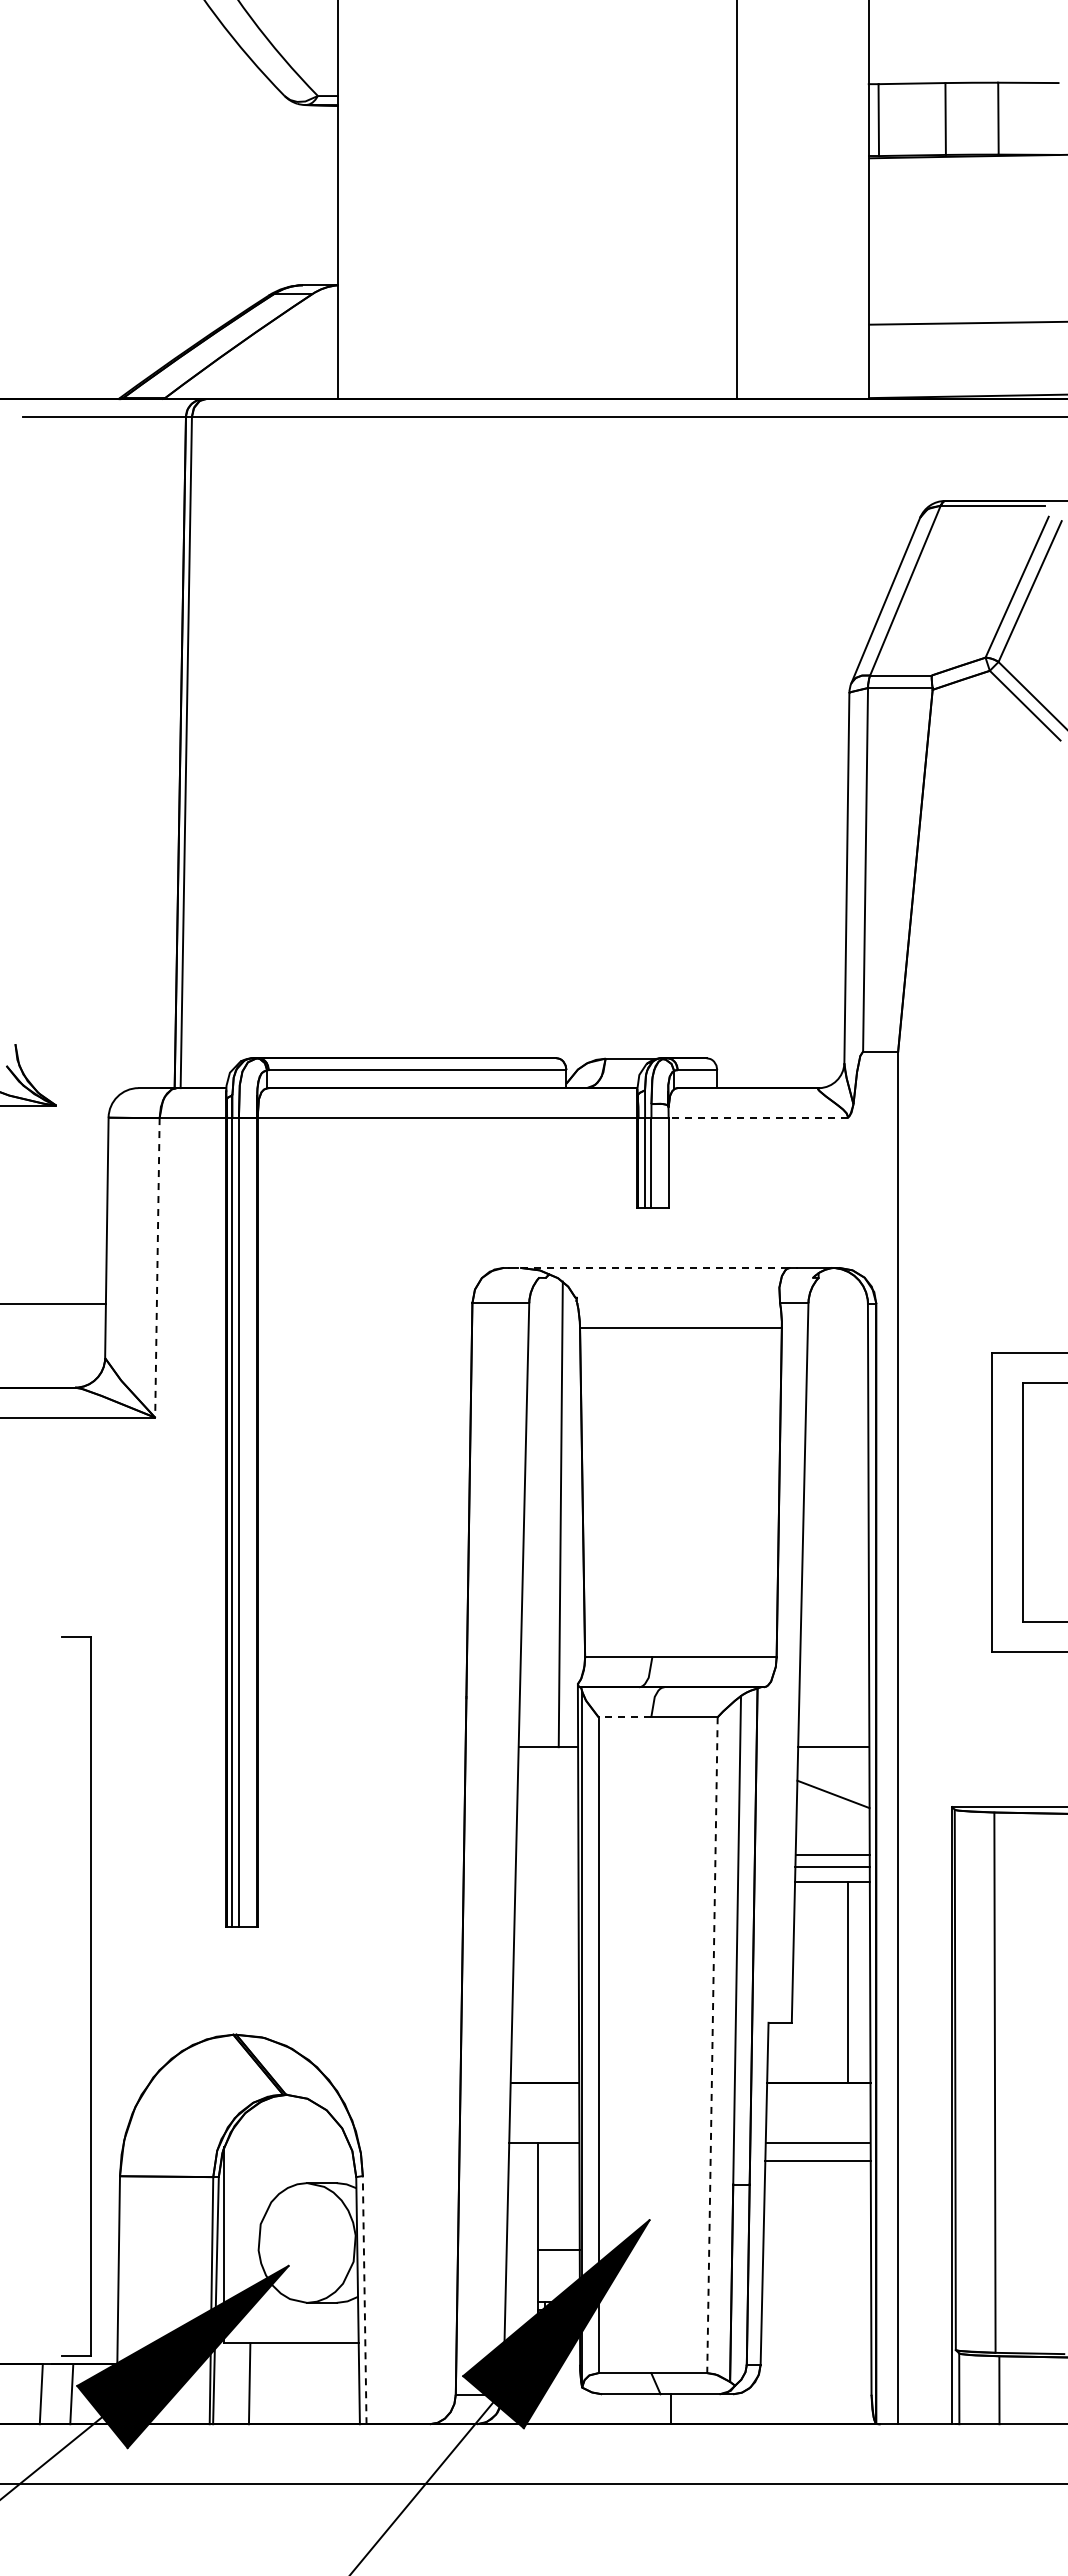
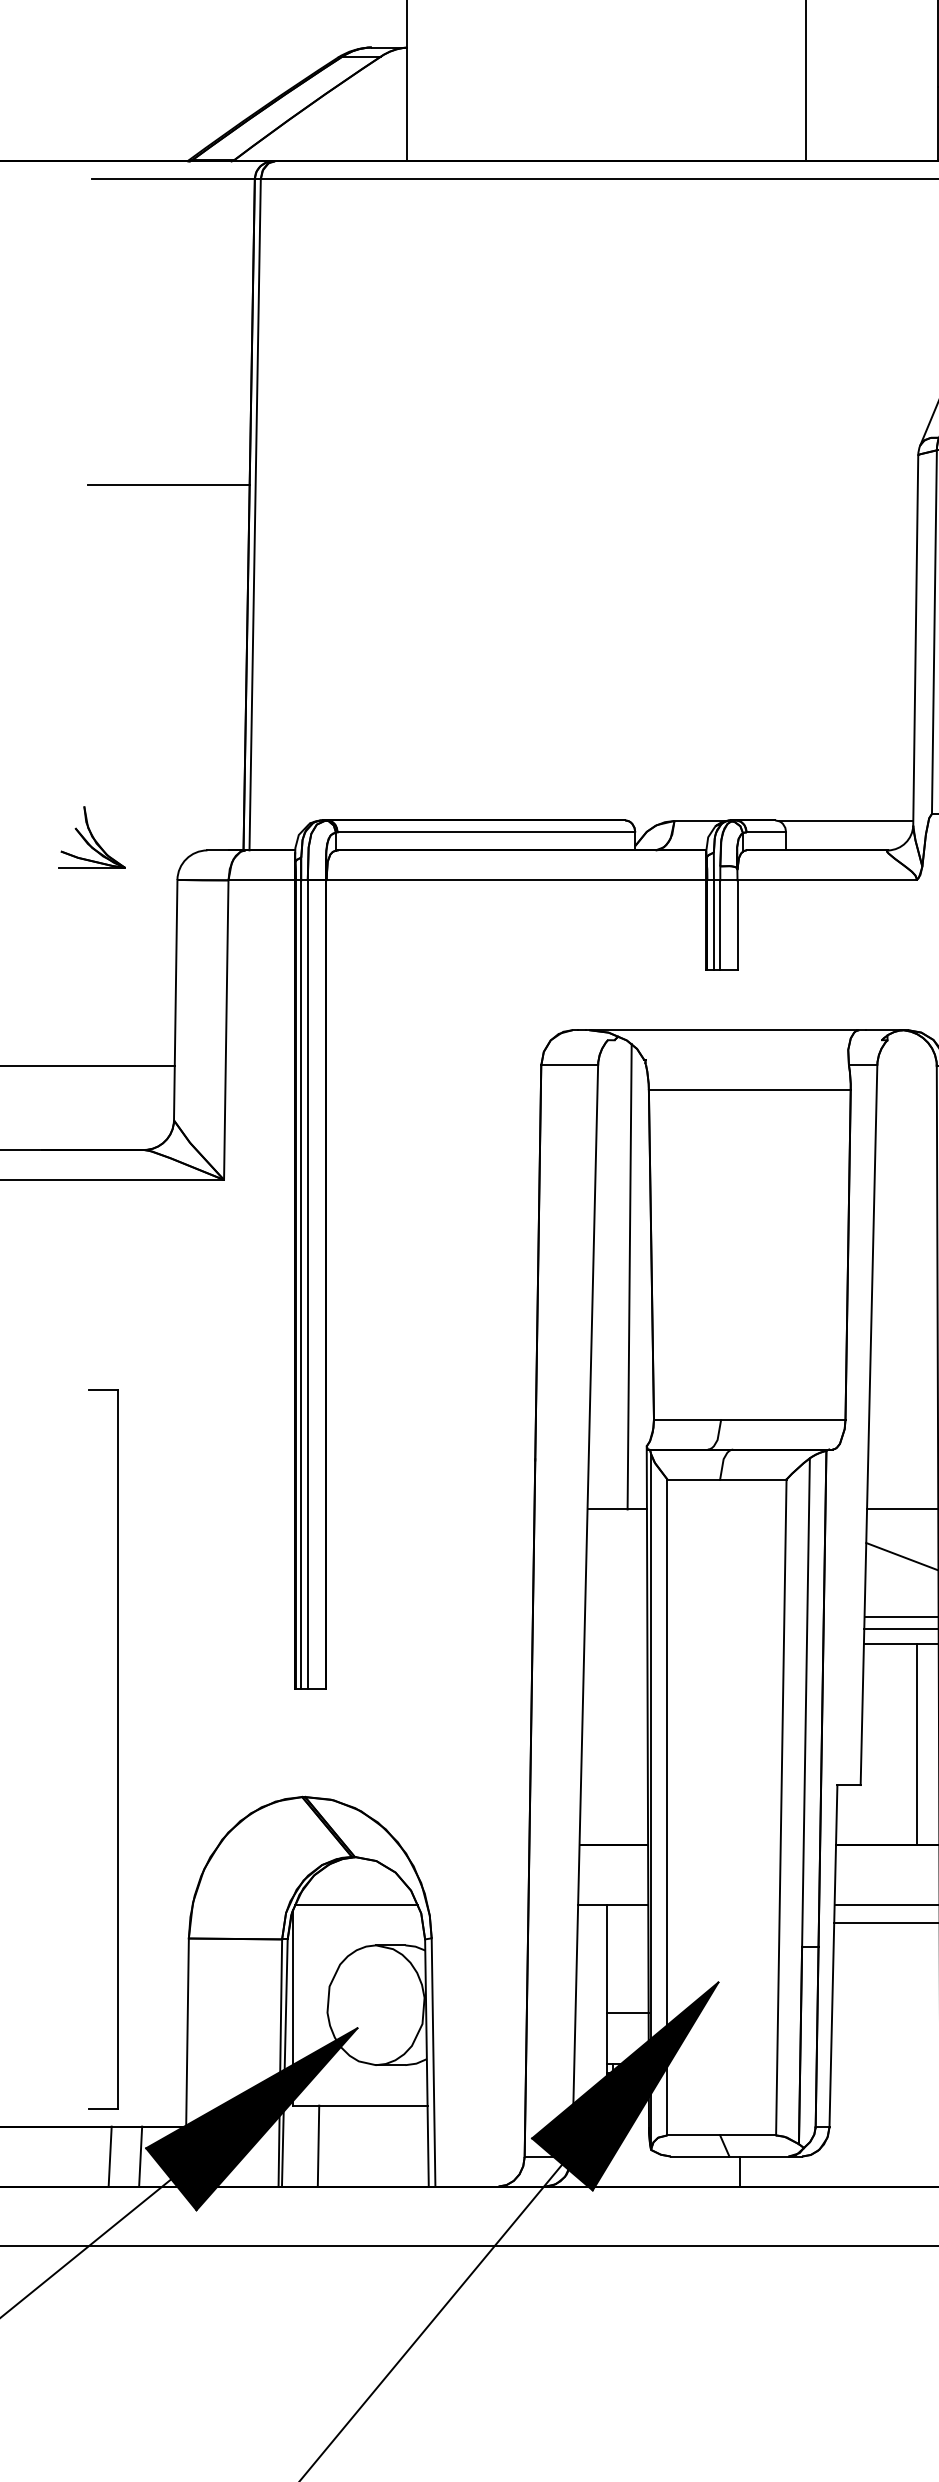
line: (99, 722) -> (168, 484), added
line: (776, 1058) -> (845, 820), added
line: (758, 1118) -> (827, 880), dashed -> solid
line: (157, 1267) -> (226, 1029), dashed -> solid
line: (652, 1267) -> (721, 1029), dashed -> solid
line: (624, 1717) -> (693, 1479), dashed -> solid
part: (90, 1996) -> (117, 1748), moved
line: (712, 2045) -> (781, 1807), dashed -> solid
line: (287, 2142) -> (356, 1904), added
line: (364, 2299) -> (433, 2061), dashed -> solid

